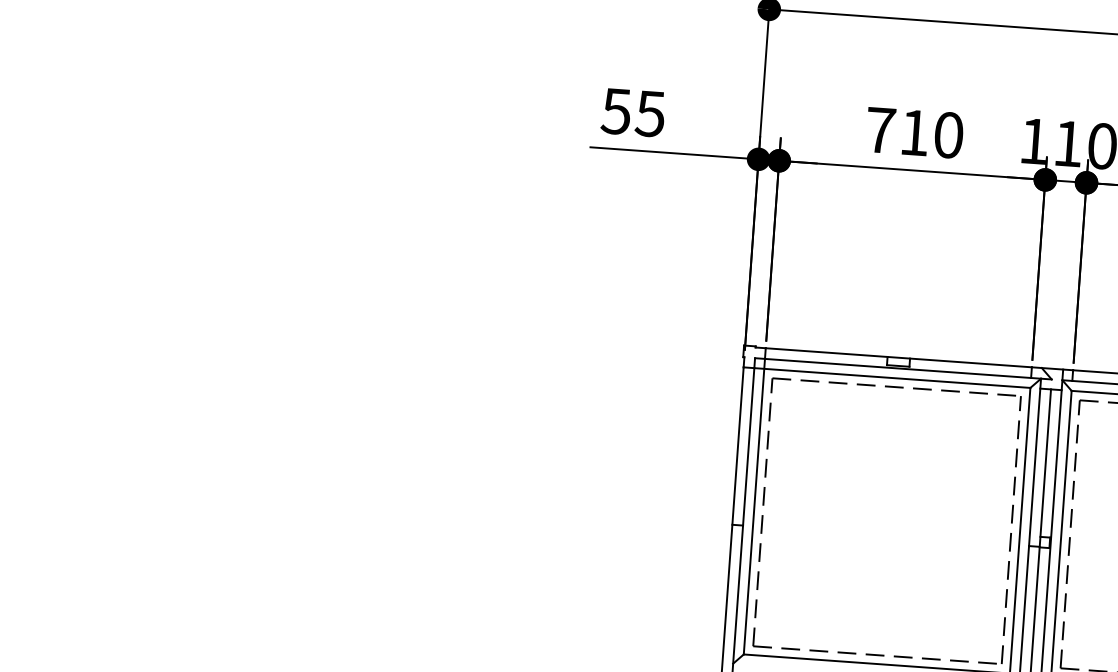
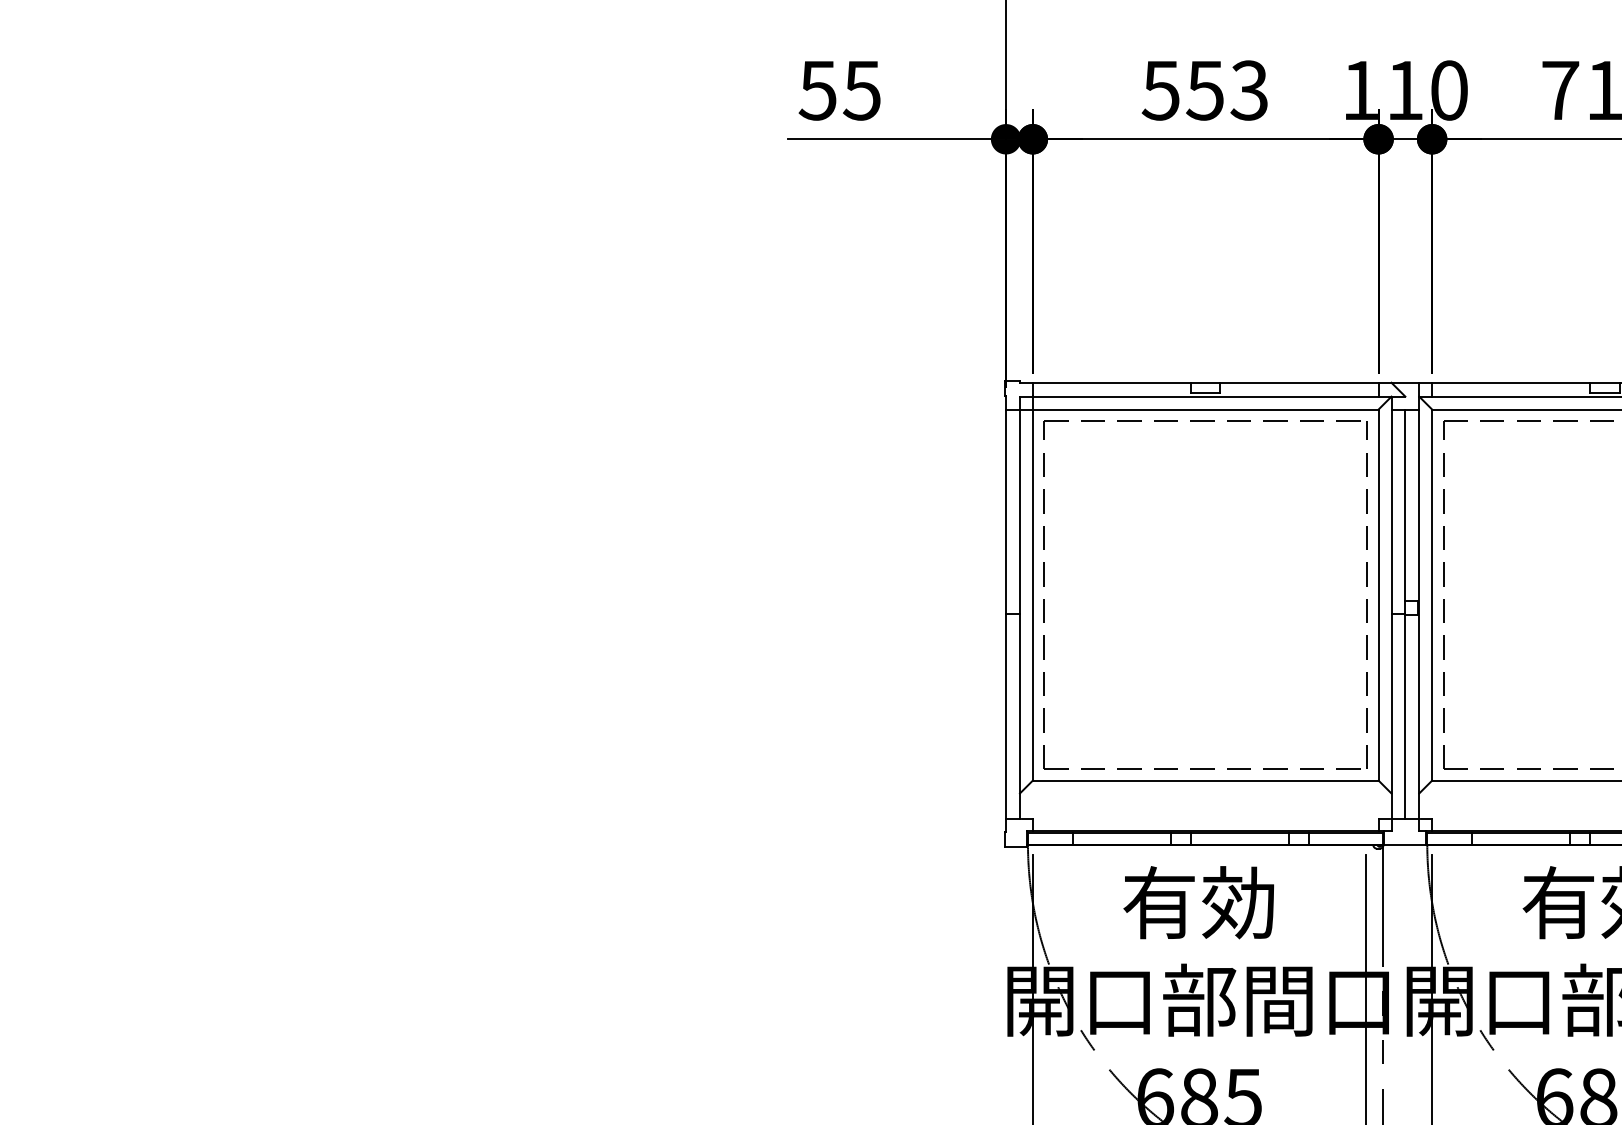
text: (913, 132) -> (1204, 90), 710 -> 553

